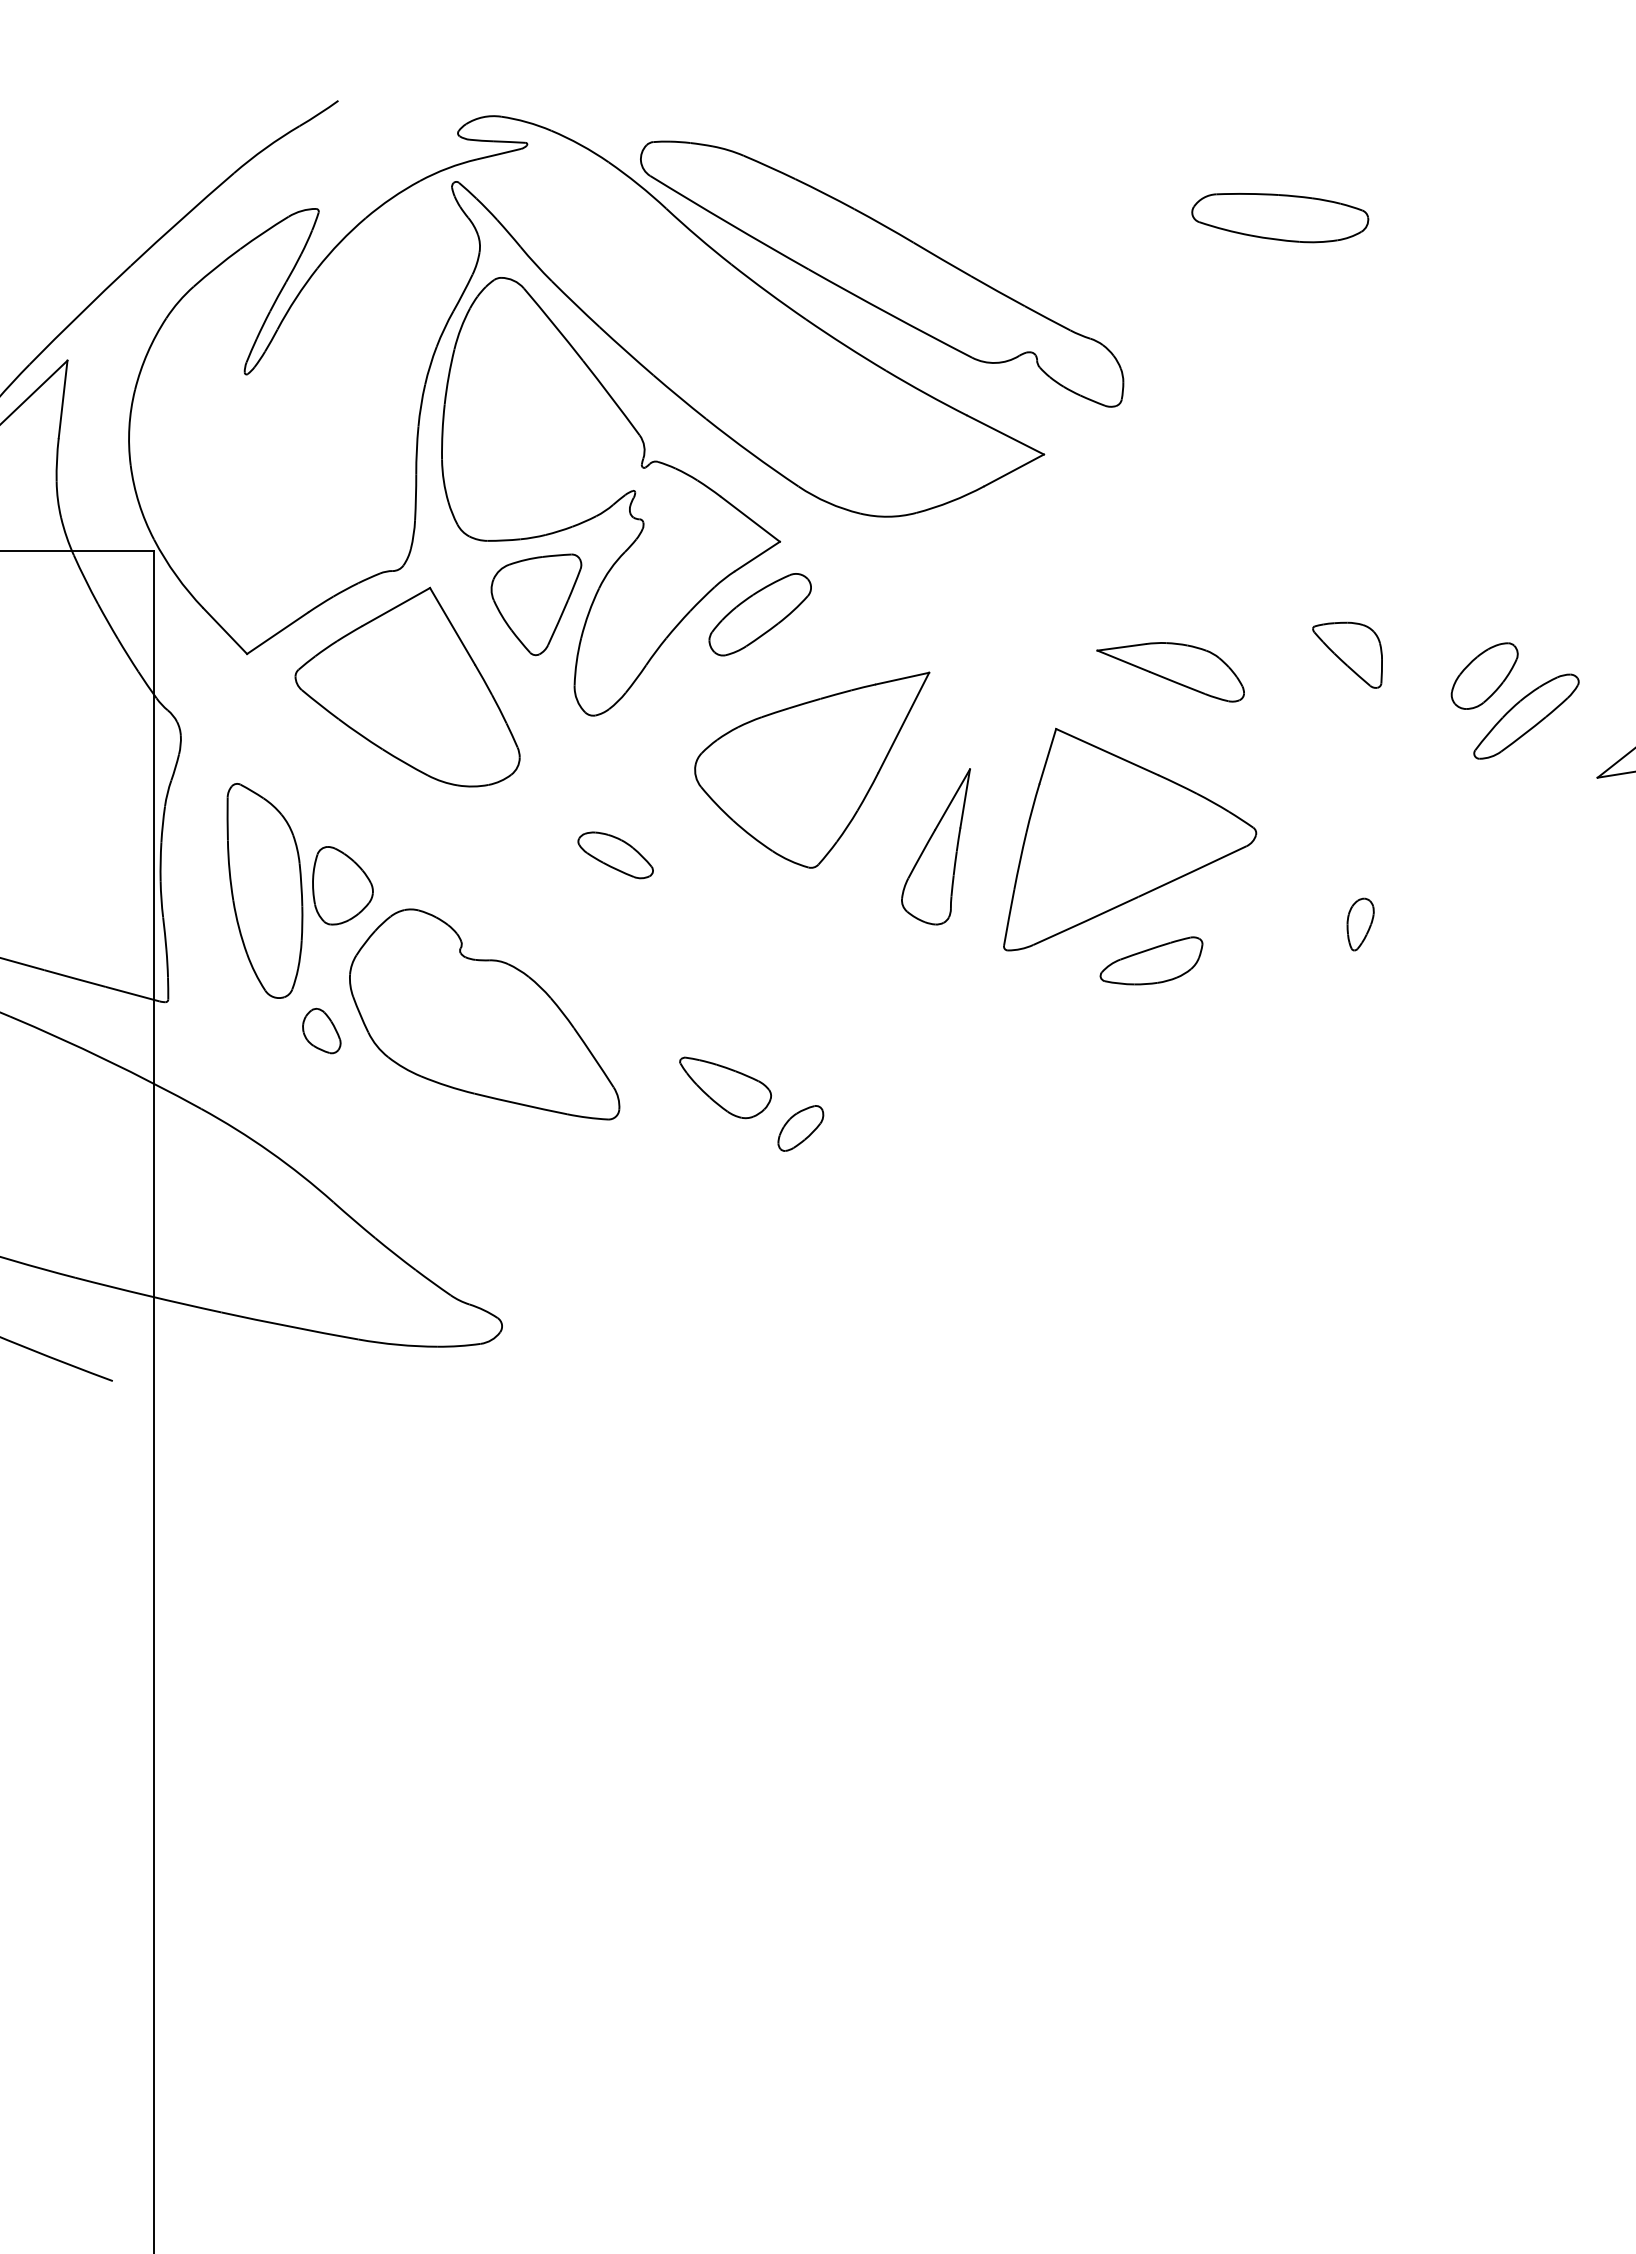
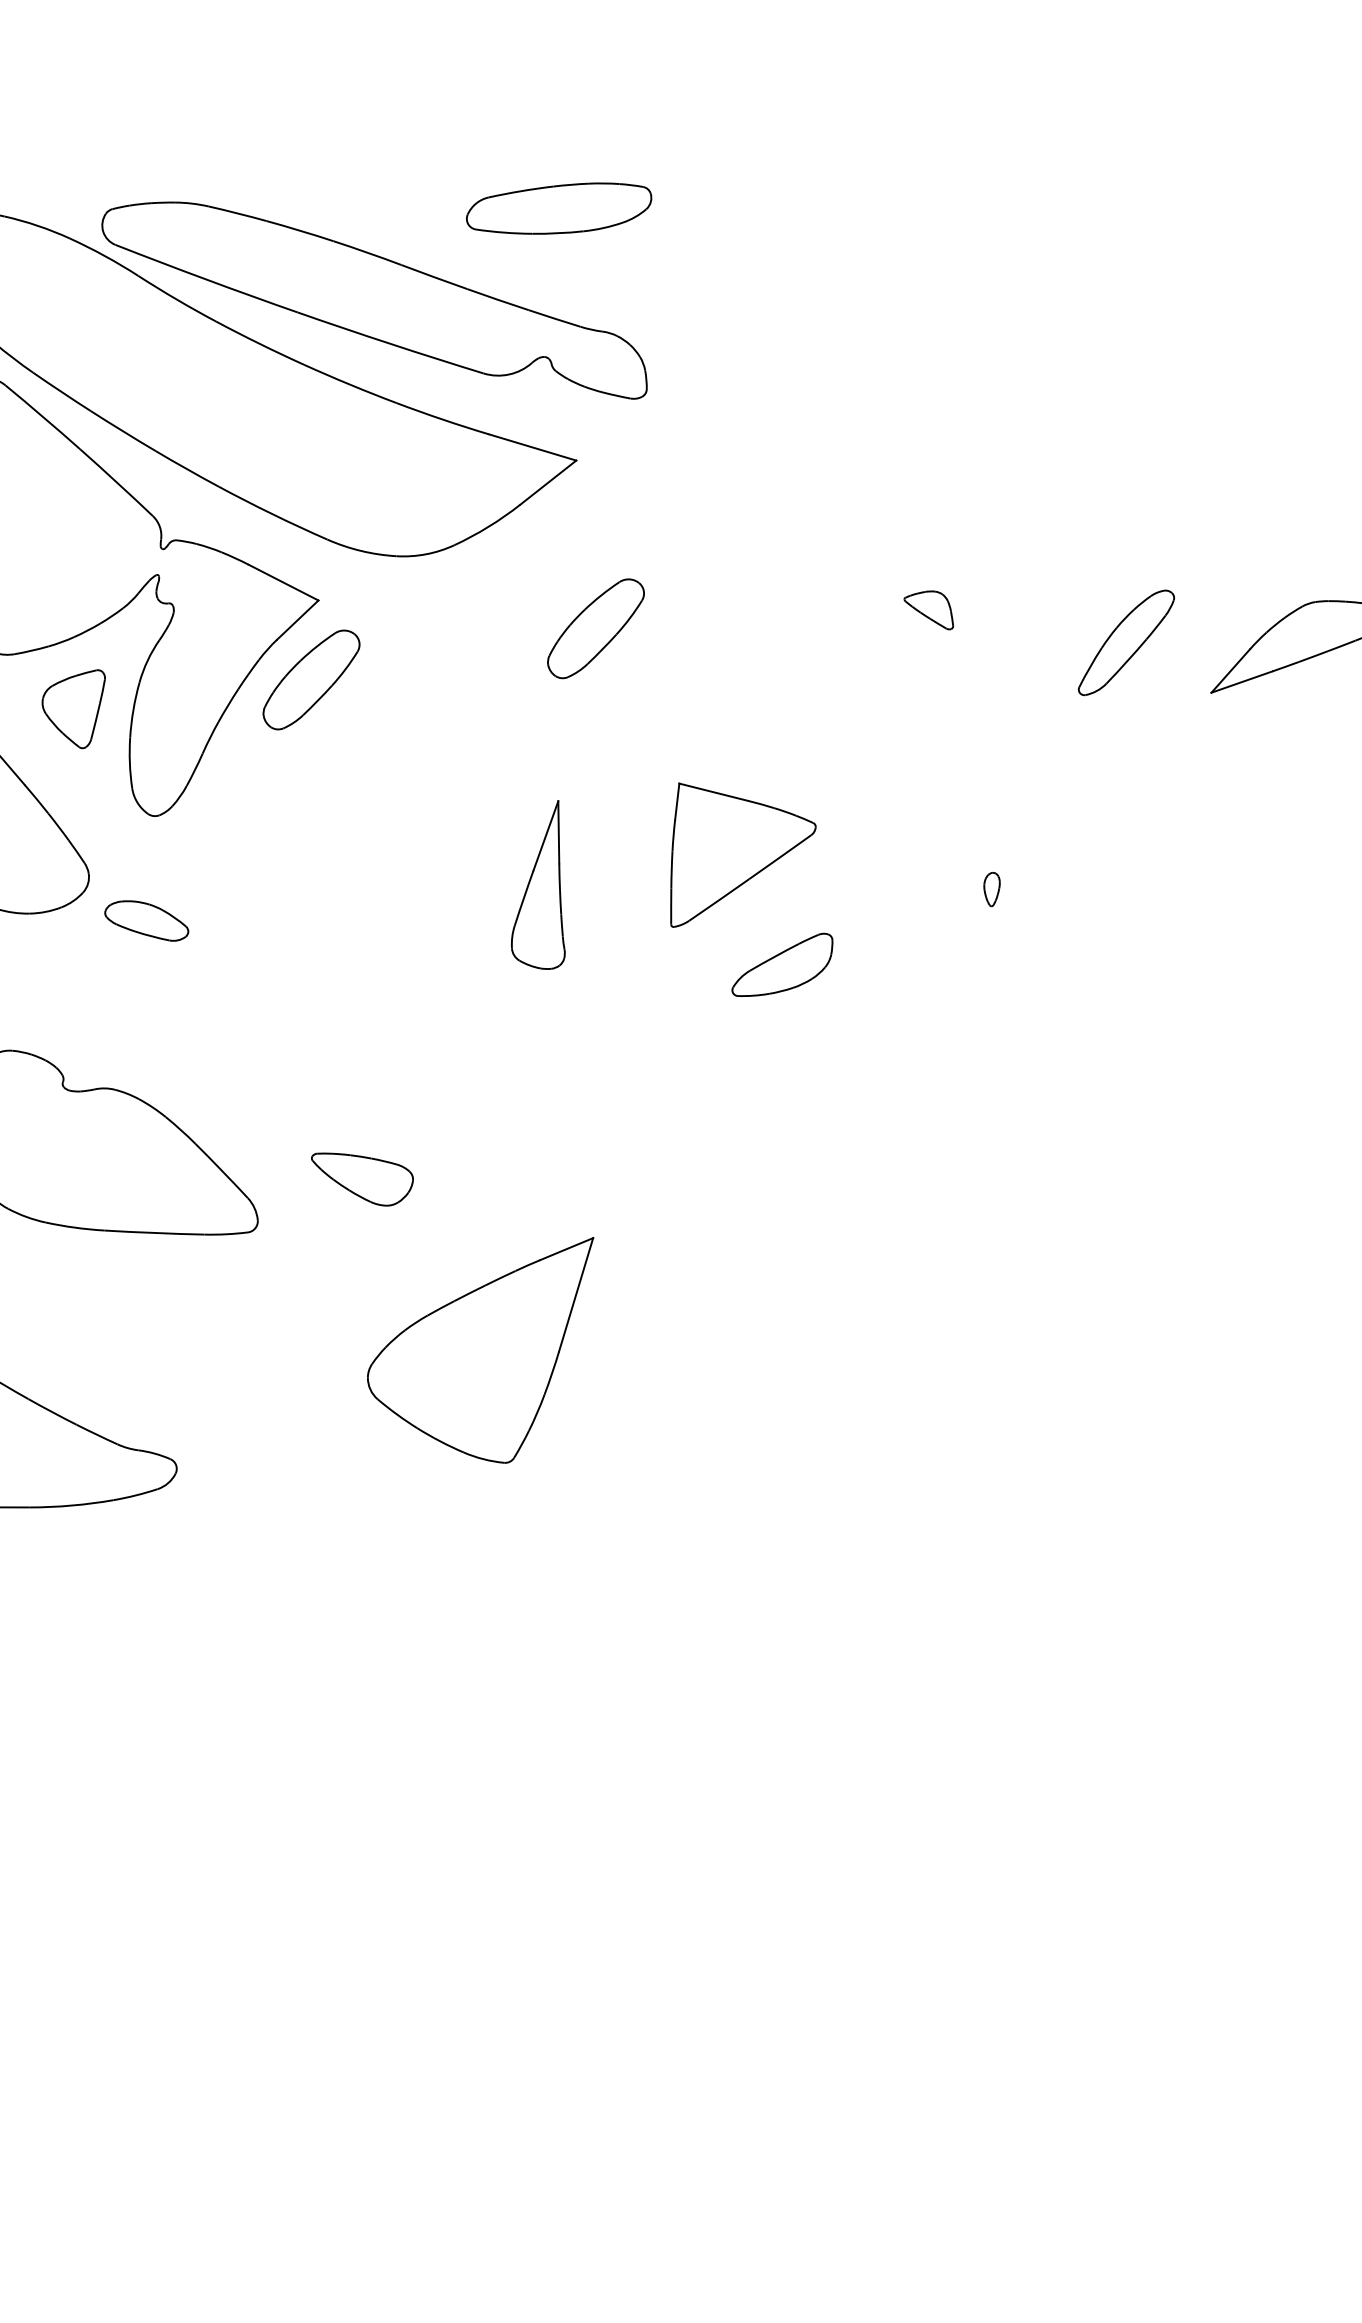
part: (1280, 218) -> (559, 210), moved
part: (536, 604) -> (77, 711), size x0.7
part: (1033, 614) -> (595, 628), added
part: (1347, 654) -> (928, 611), size x0.6
part: (1170, 672) -> (748, 663), removed
part: (1484, 675) -> (1074, 607), removed
part: (812, 769) -> (490, 1360), moved
part: (1130, 839) -> (738, 844), size x0.6
part: (615, 855) -> (146, 921), moved
part: (1360, 924) -> (992, 889), size x0.6
part: (800, 1128) -> (449, 1205), removed

